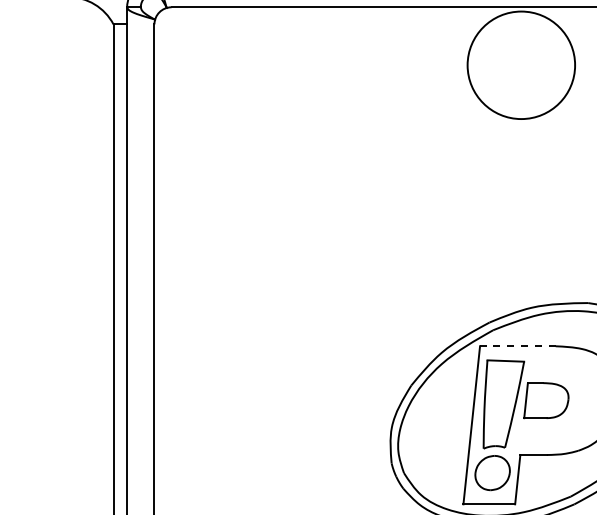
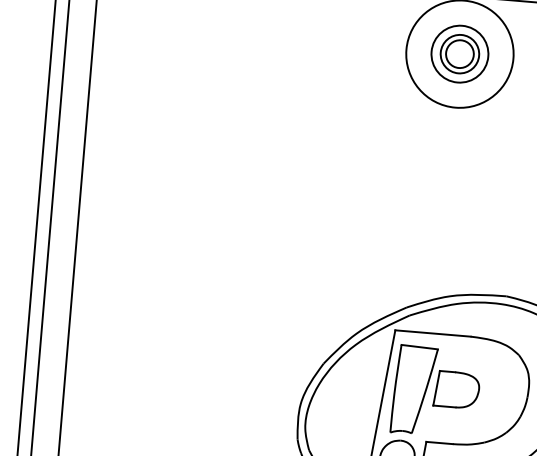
part: (521, 64) -> (460, 53), added
line: (517, 346) -> (432, 333), dashed -> solid

